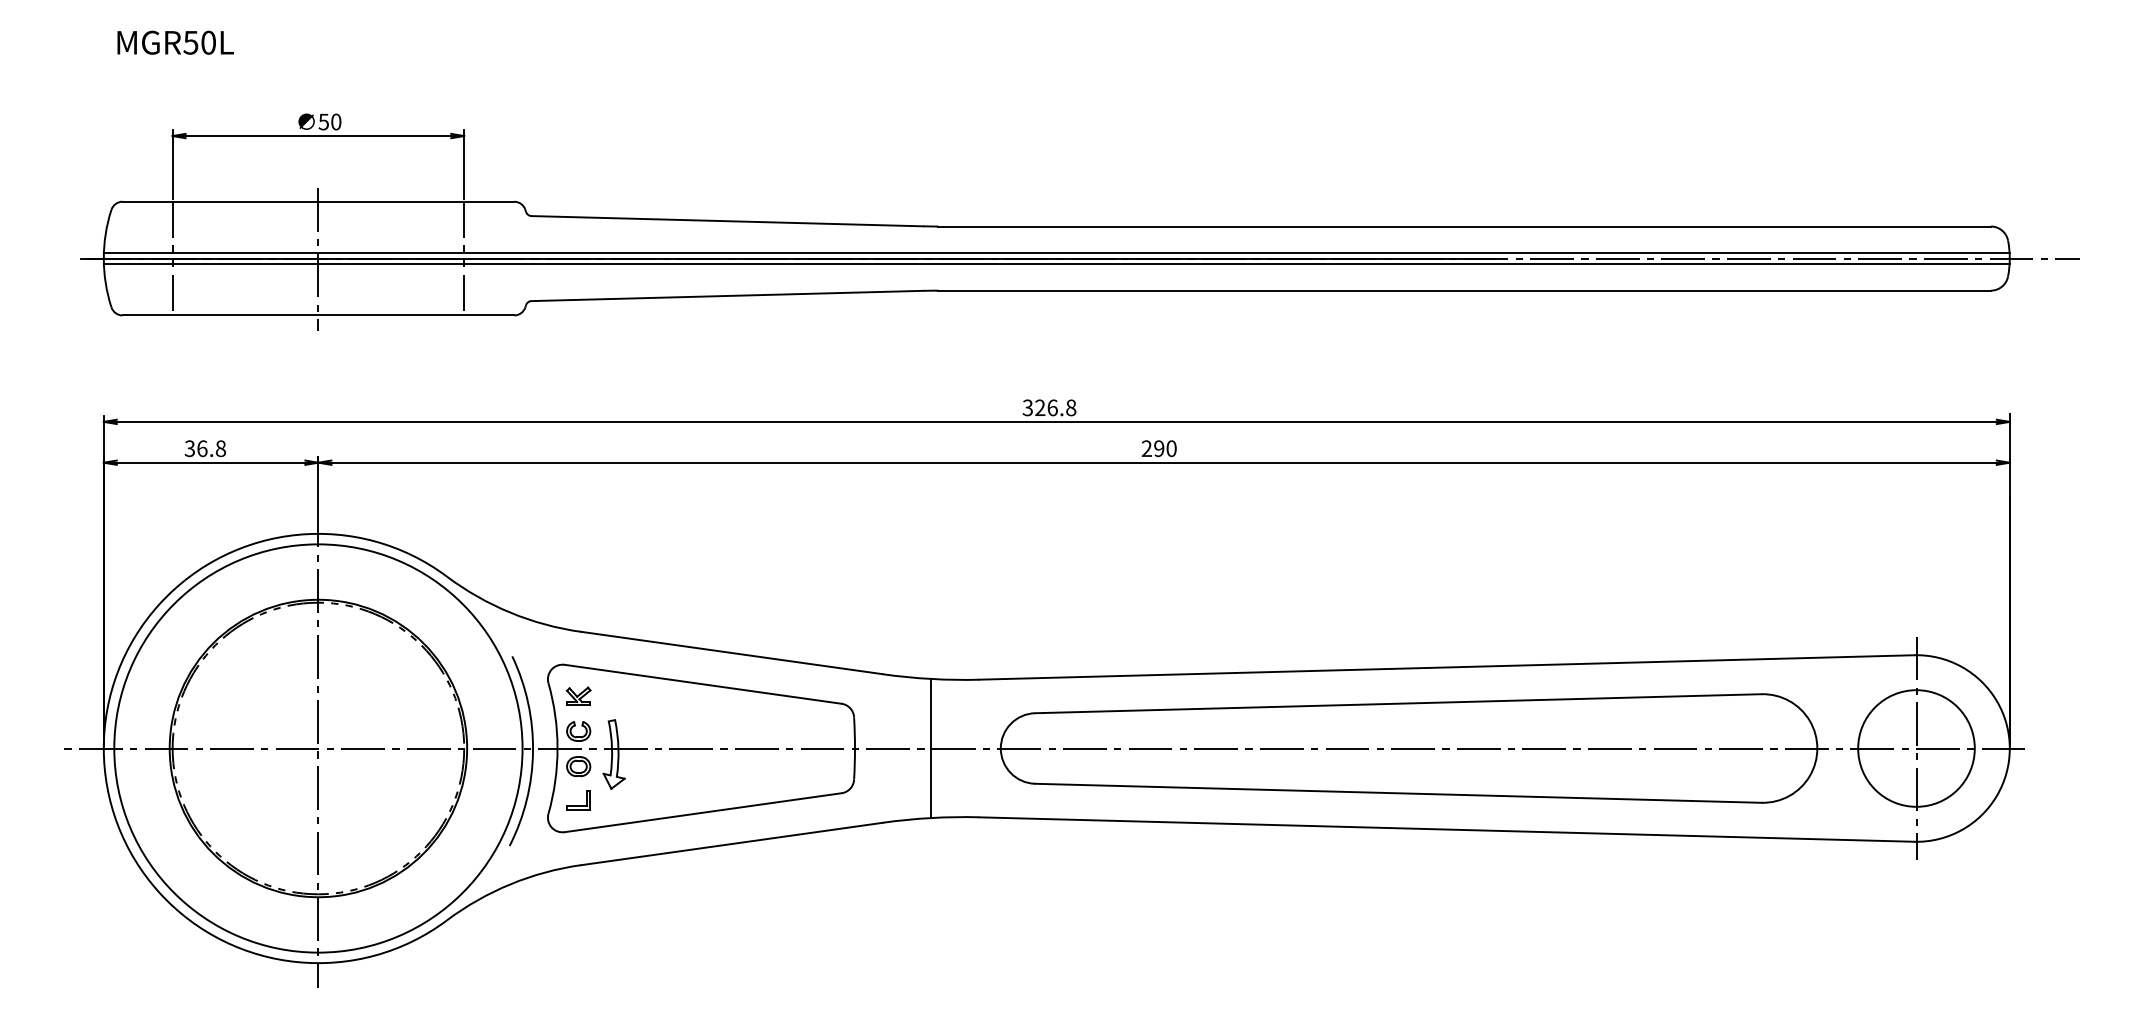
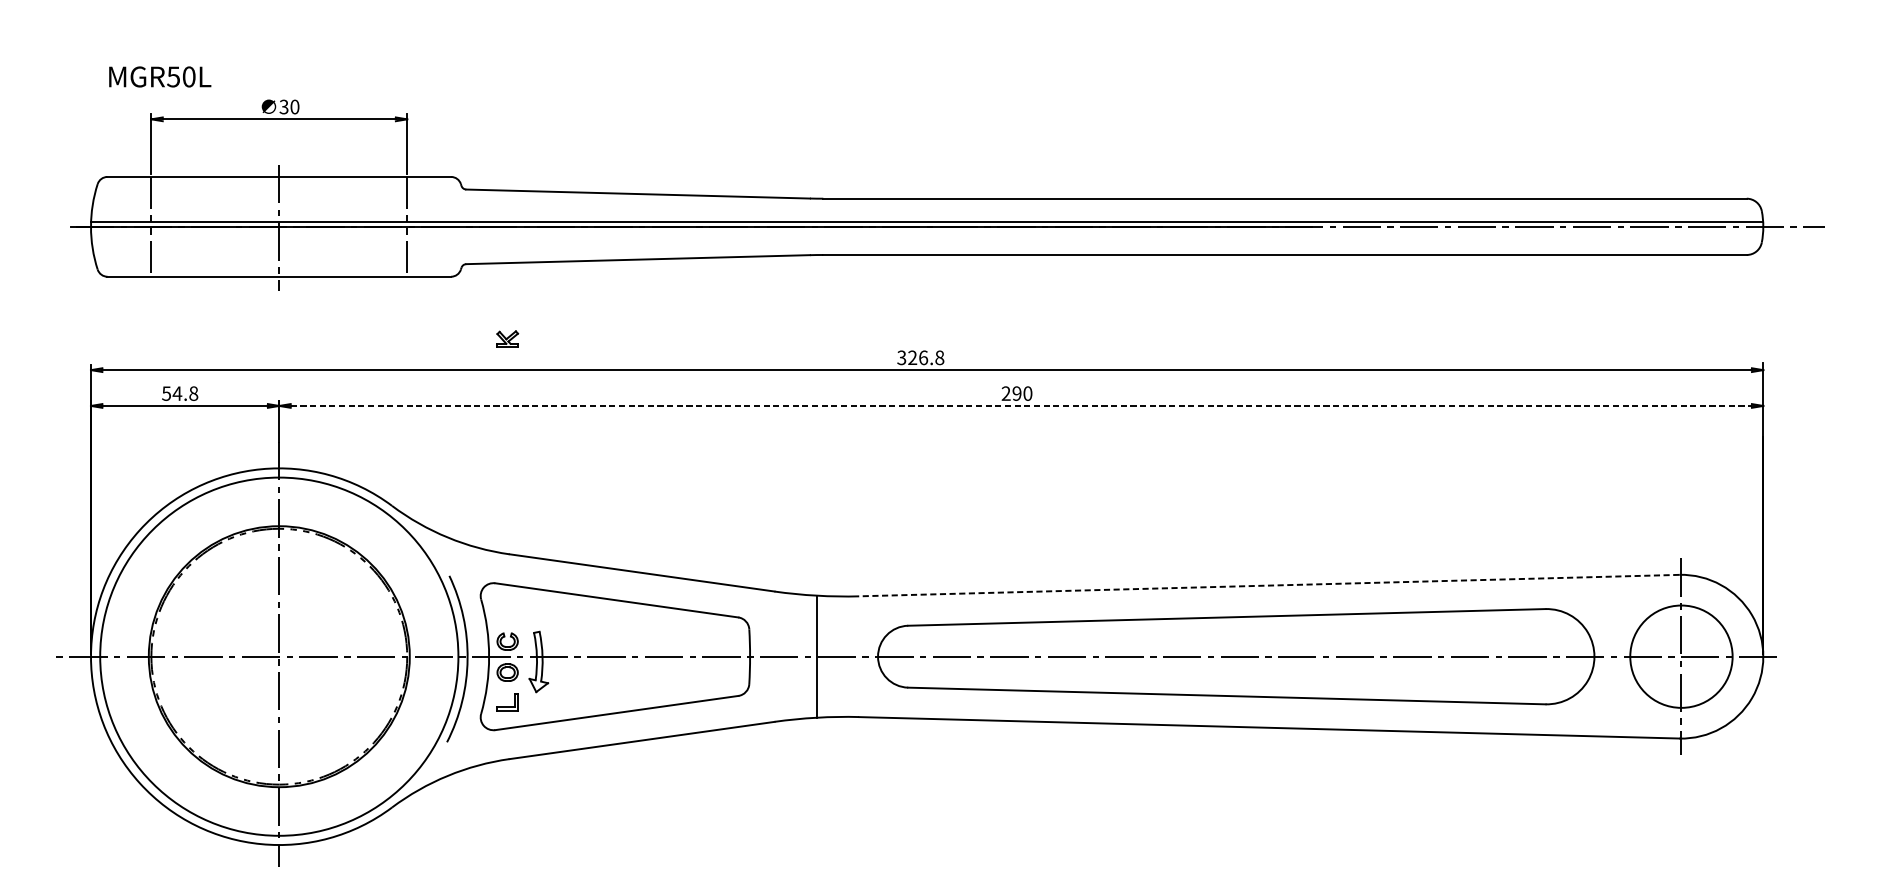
text: (175, 42) -> (160, 76), moved
text: (323, 121) -> (283, 106), 50 -> 30
line: (1056, 264) -> (926, 232), removed
text: (196, 448) -> (172, 393), 36.8 -> 54.8
line: (1164, 462) -> (1021, 405), solid -> dashed
line: (1446, 667) -> (1269, 585), solid -> dashed
part: (578, 695) -> (507, 338), moved

